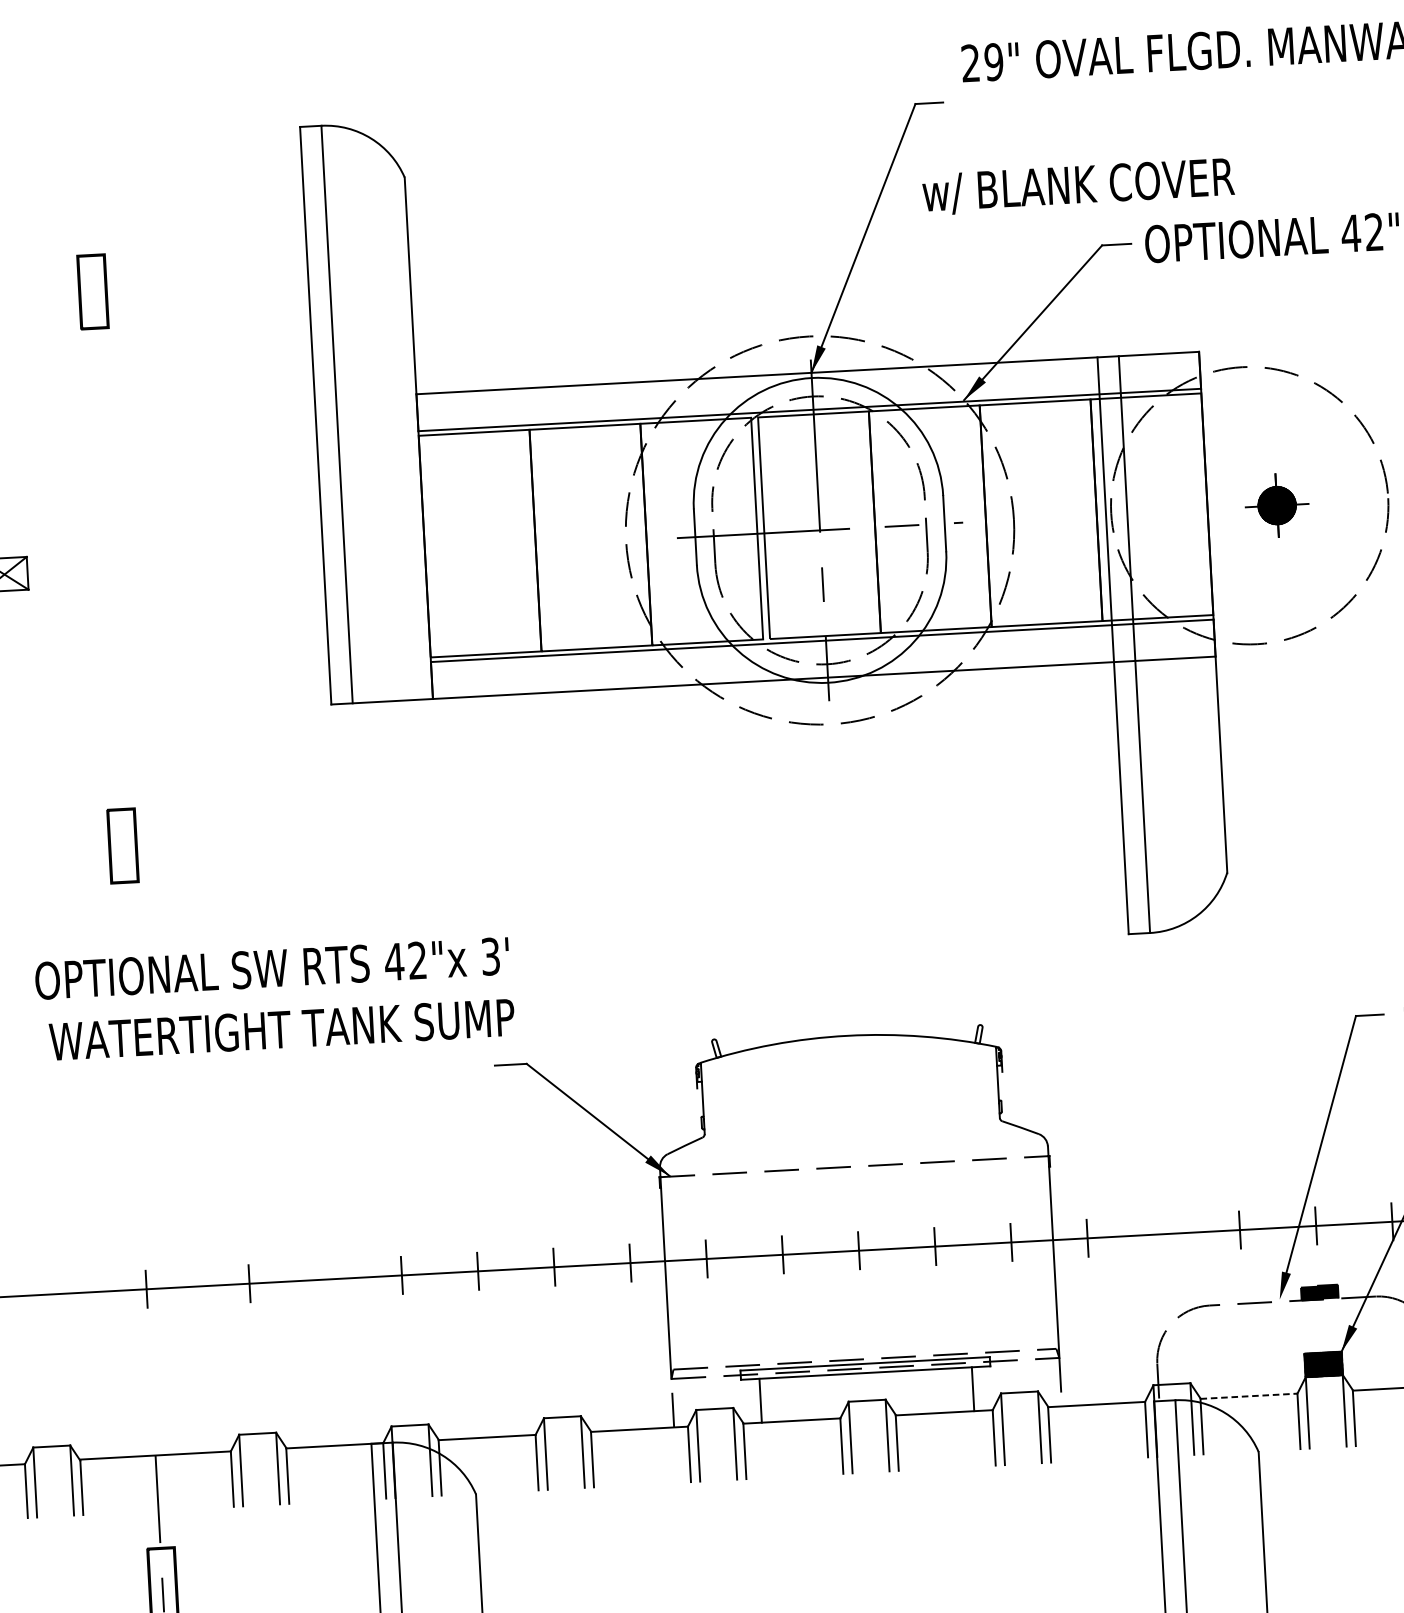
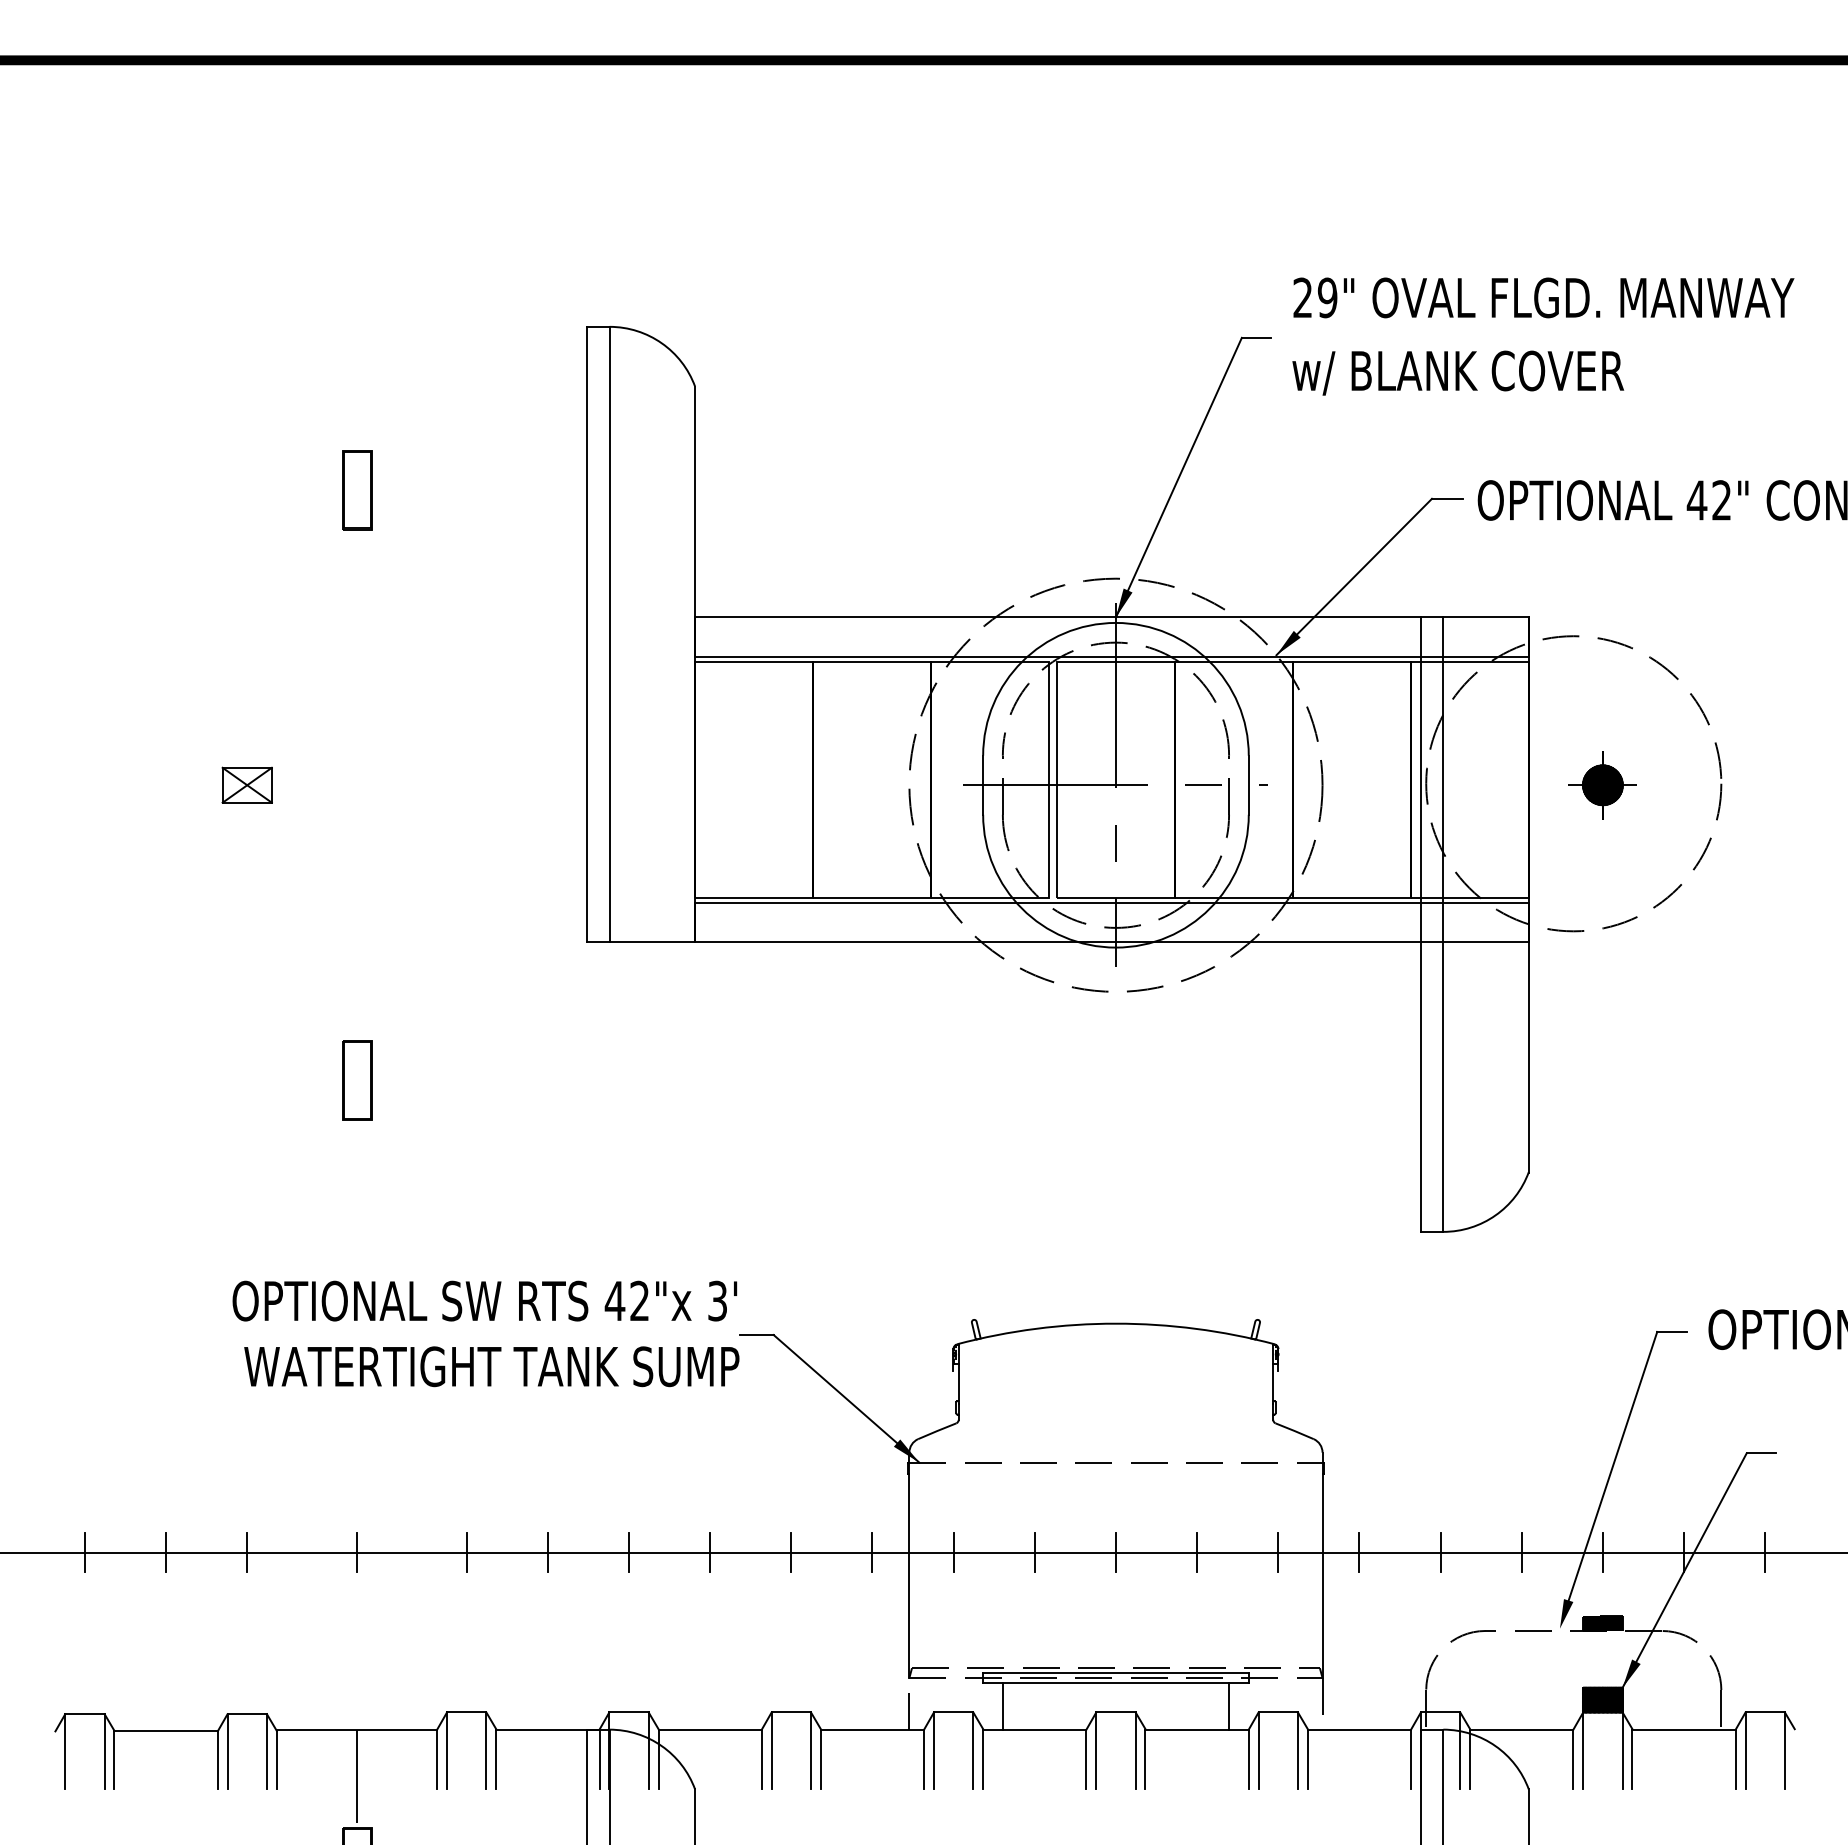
text: (1078, 186) -> (1458, 372), moved
text: (274, 998) -> (485, 1333), moved
line: (1163, 1234) -> (1440, 1552), added
line: (325, 1279) -> (547, 1552), added
line: (43, 1294) -> (247, 1552), added
line: (1248, 1396) -> (1521, 1729), dashed -> solid

